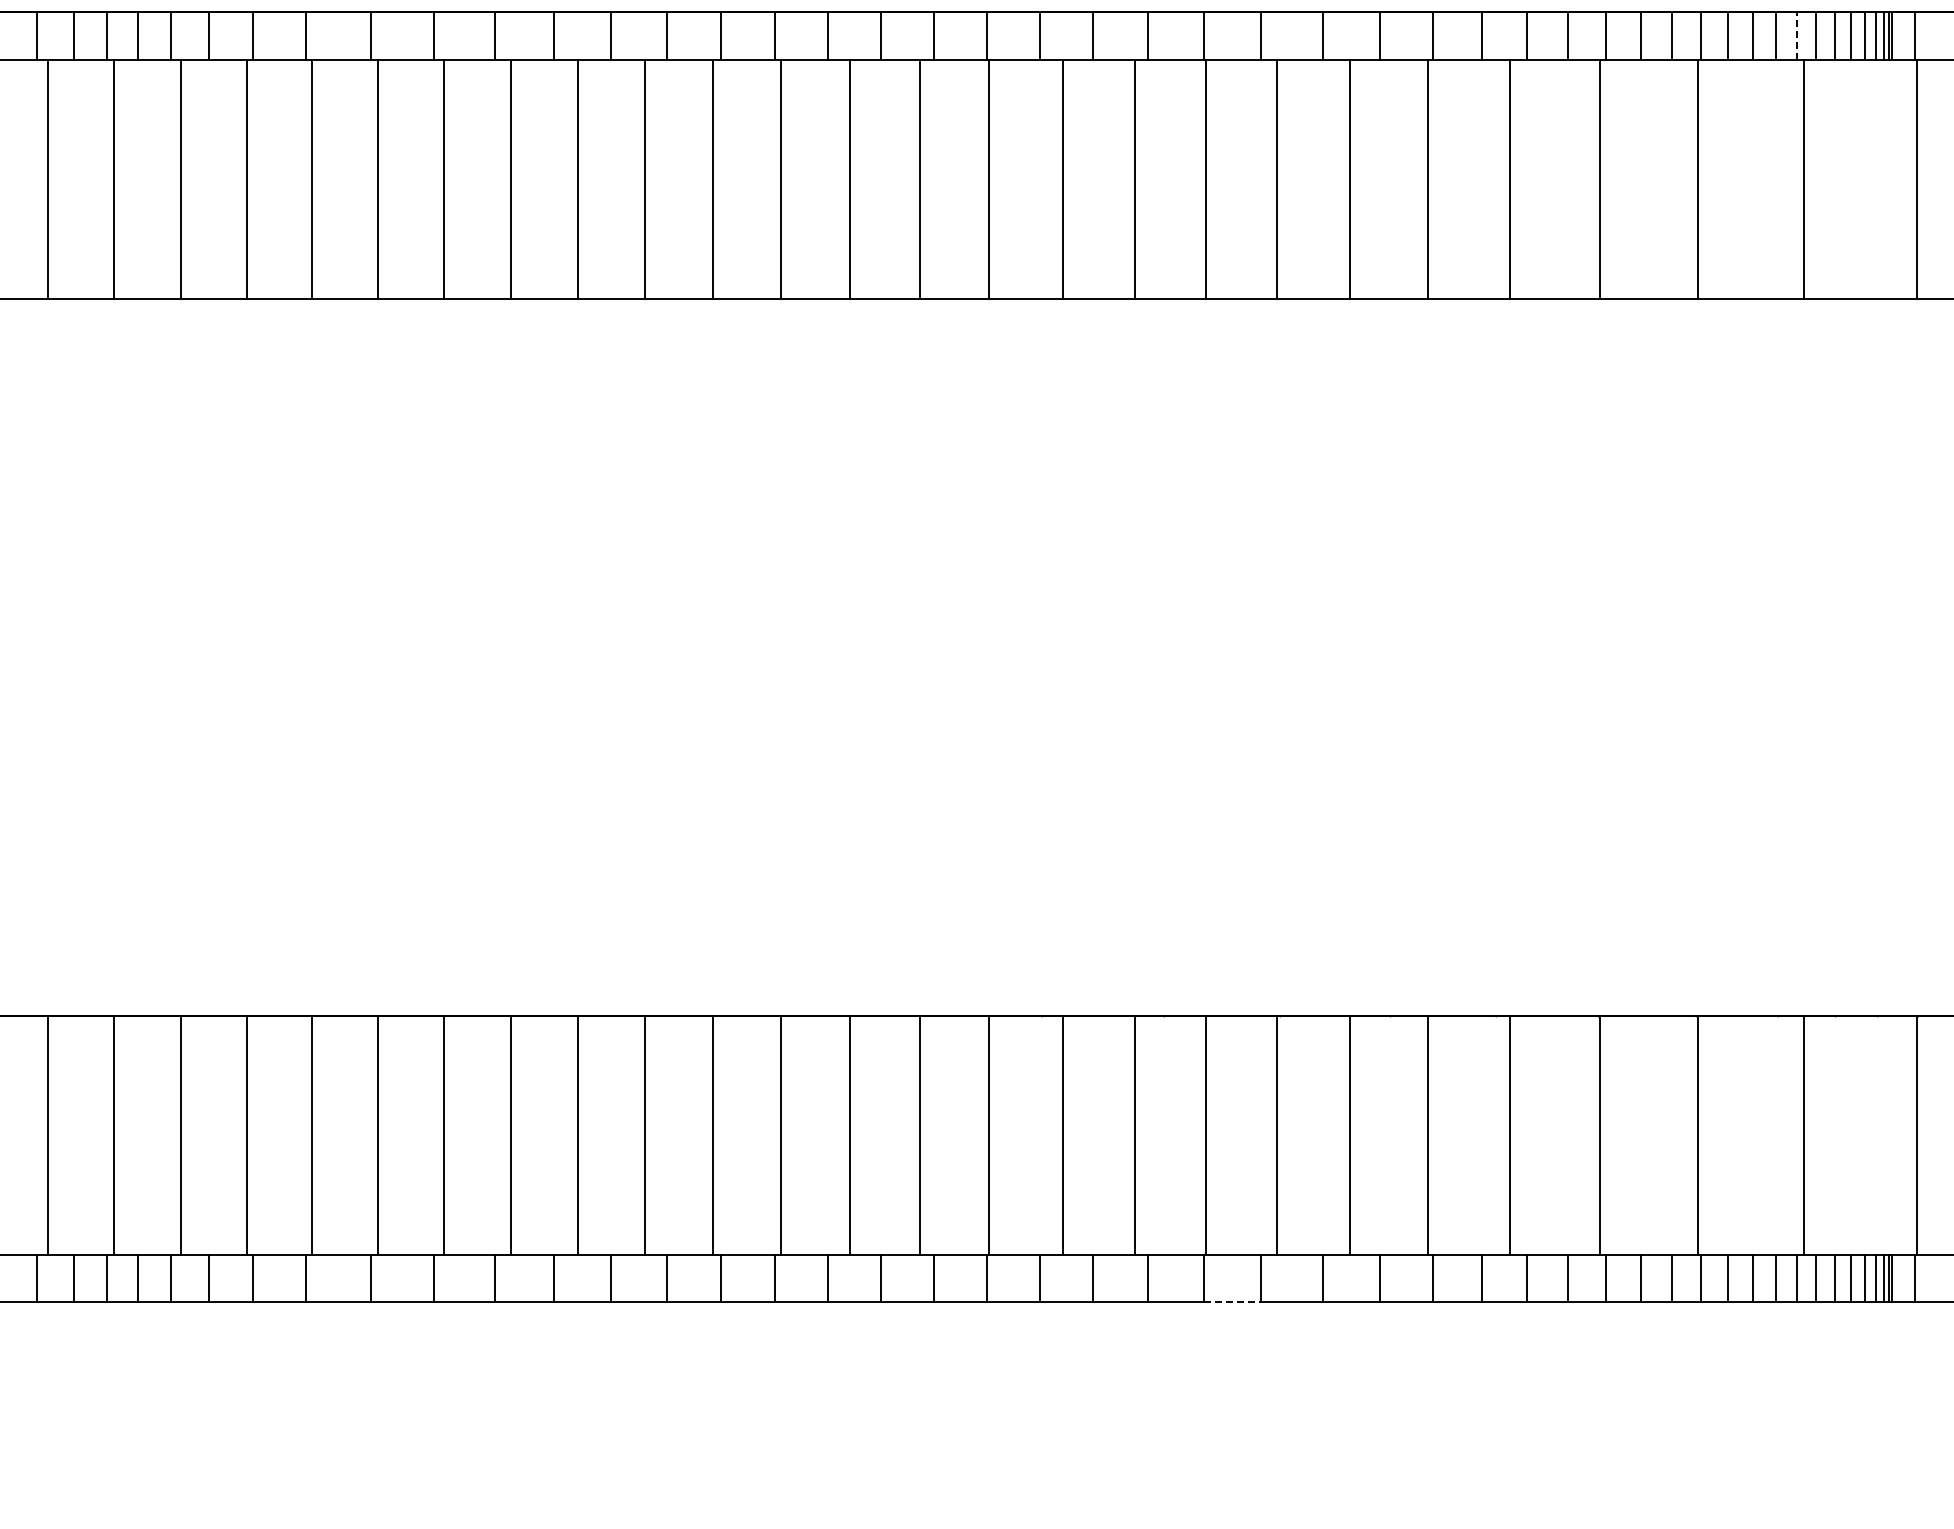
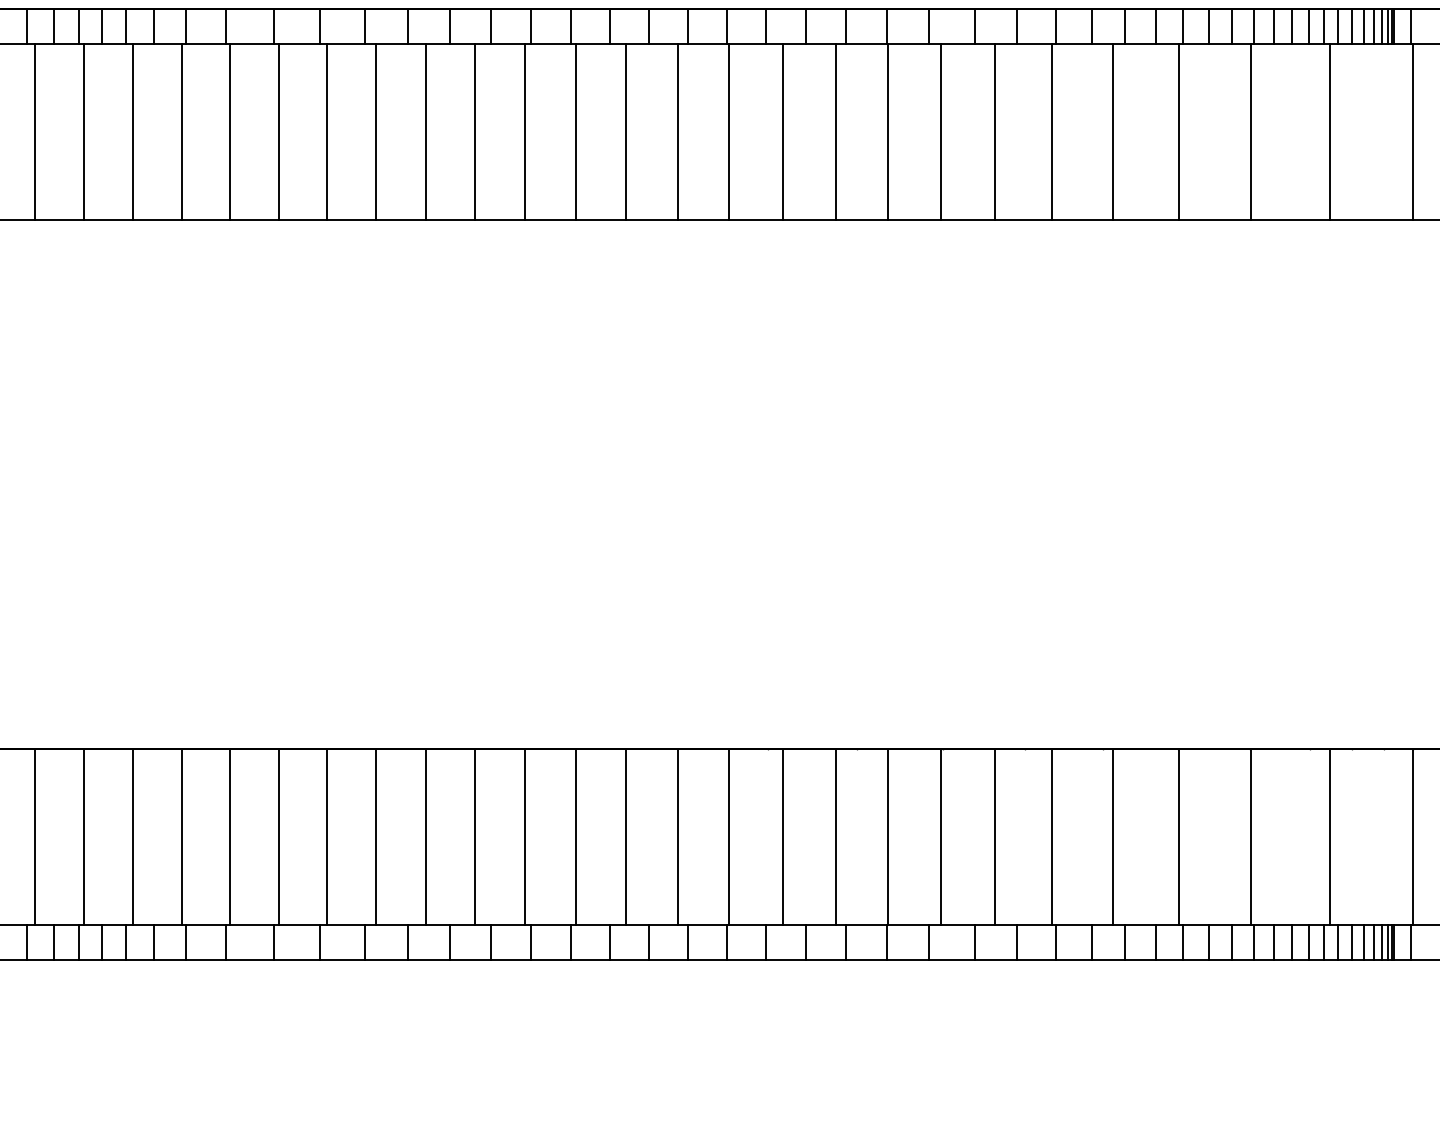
line: (1796, 36) -> (1323, 26), dashed -> solid
line: (1232, 1302) -> (908, 960), dashed -> solid

